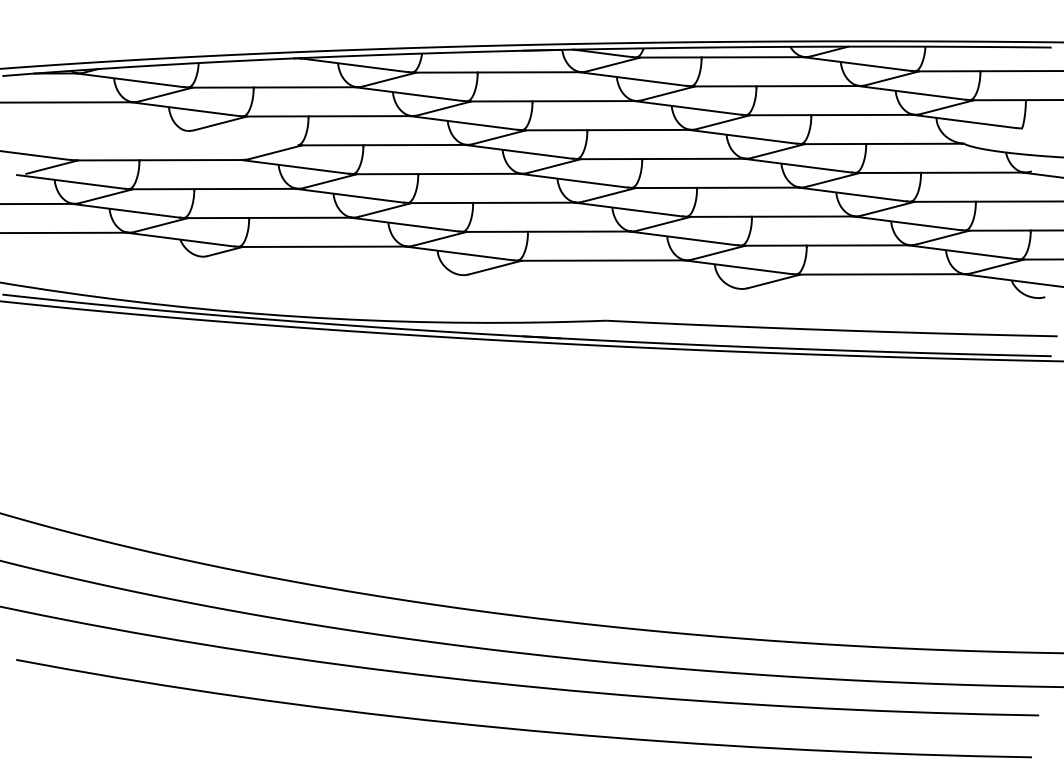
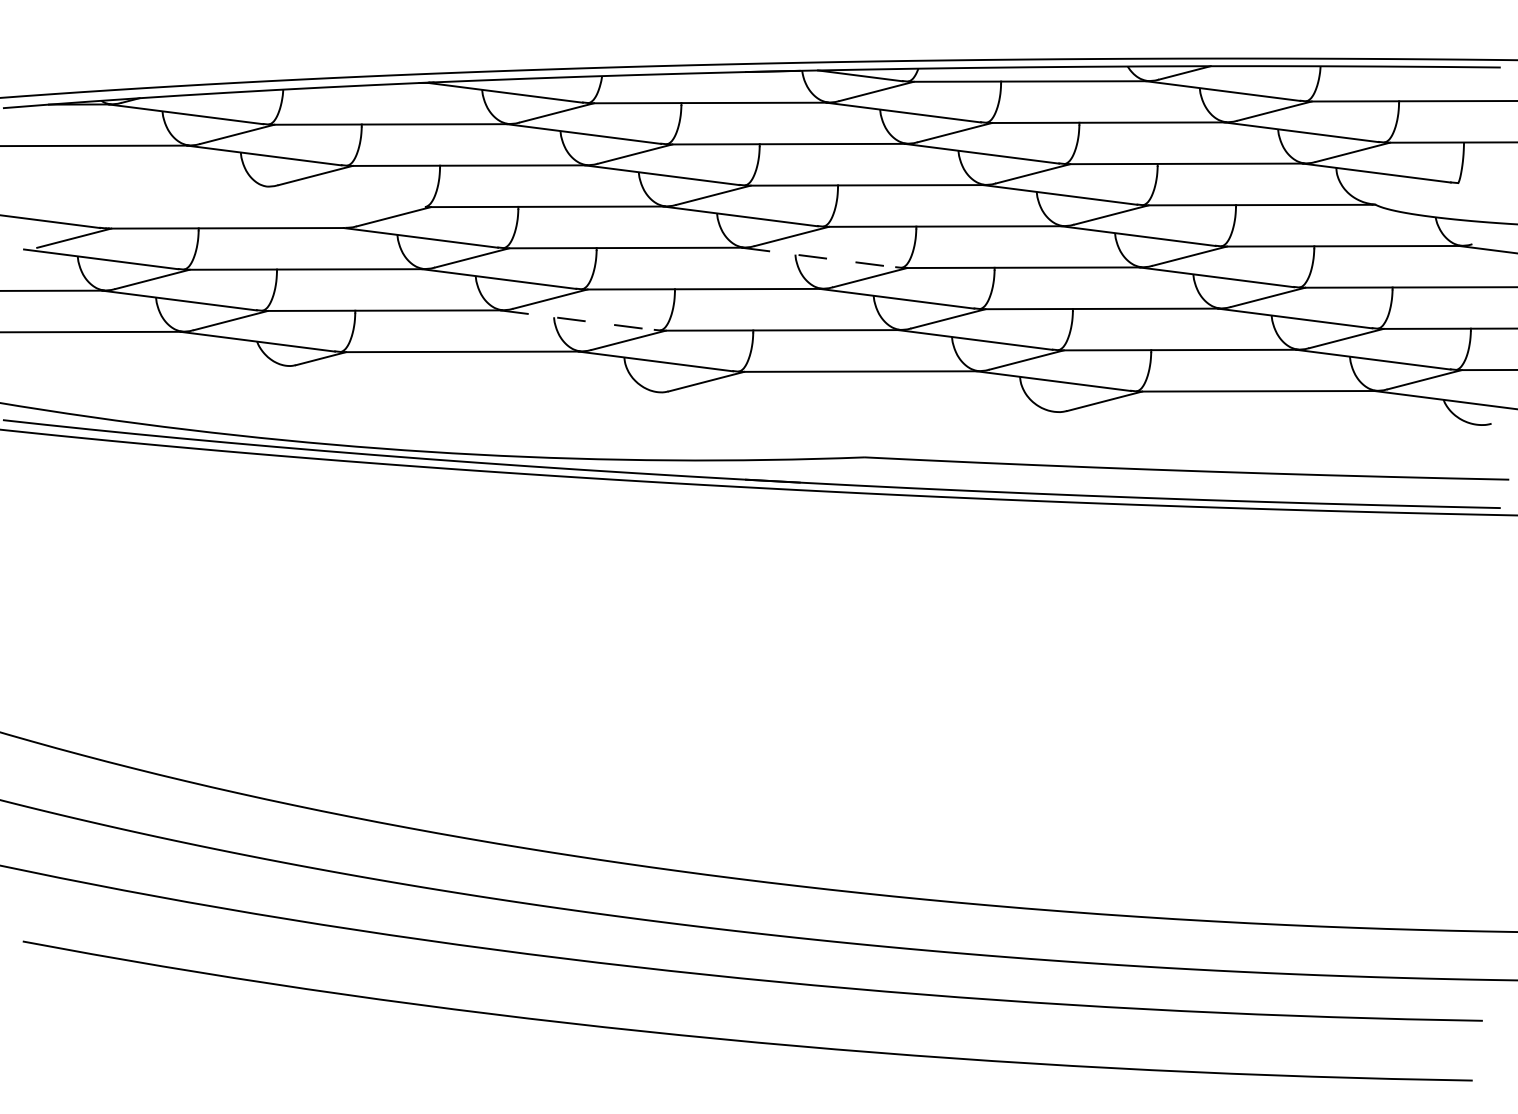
line: (573, 180) -> (818, 257), solid -> dashed
line: (404, 224) -> (577, 320), solid -> dashed

